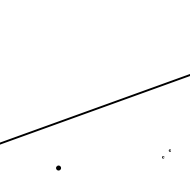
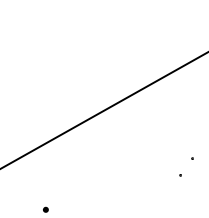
part: (166, 153) -> (186, 166), size x1.6

